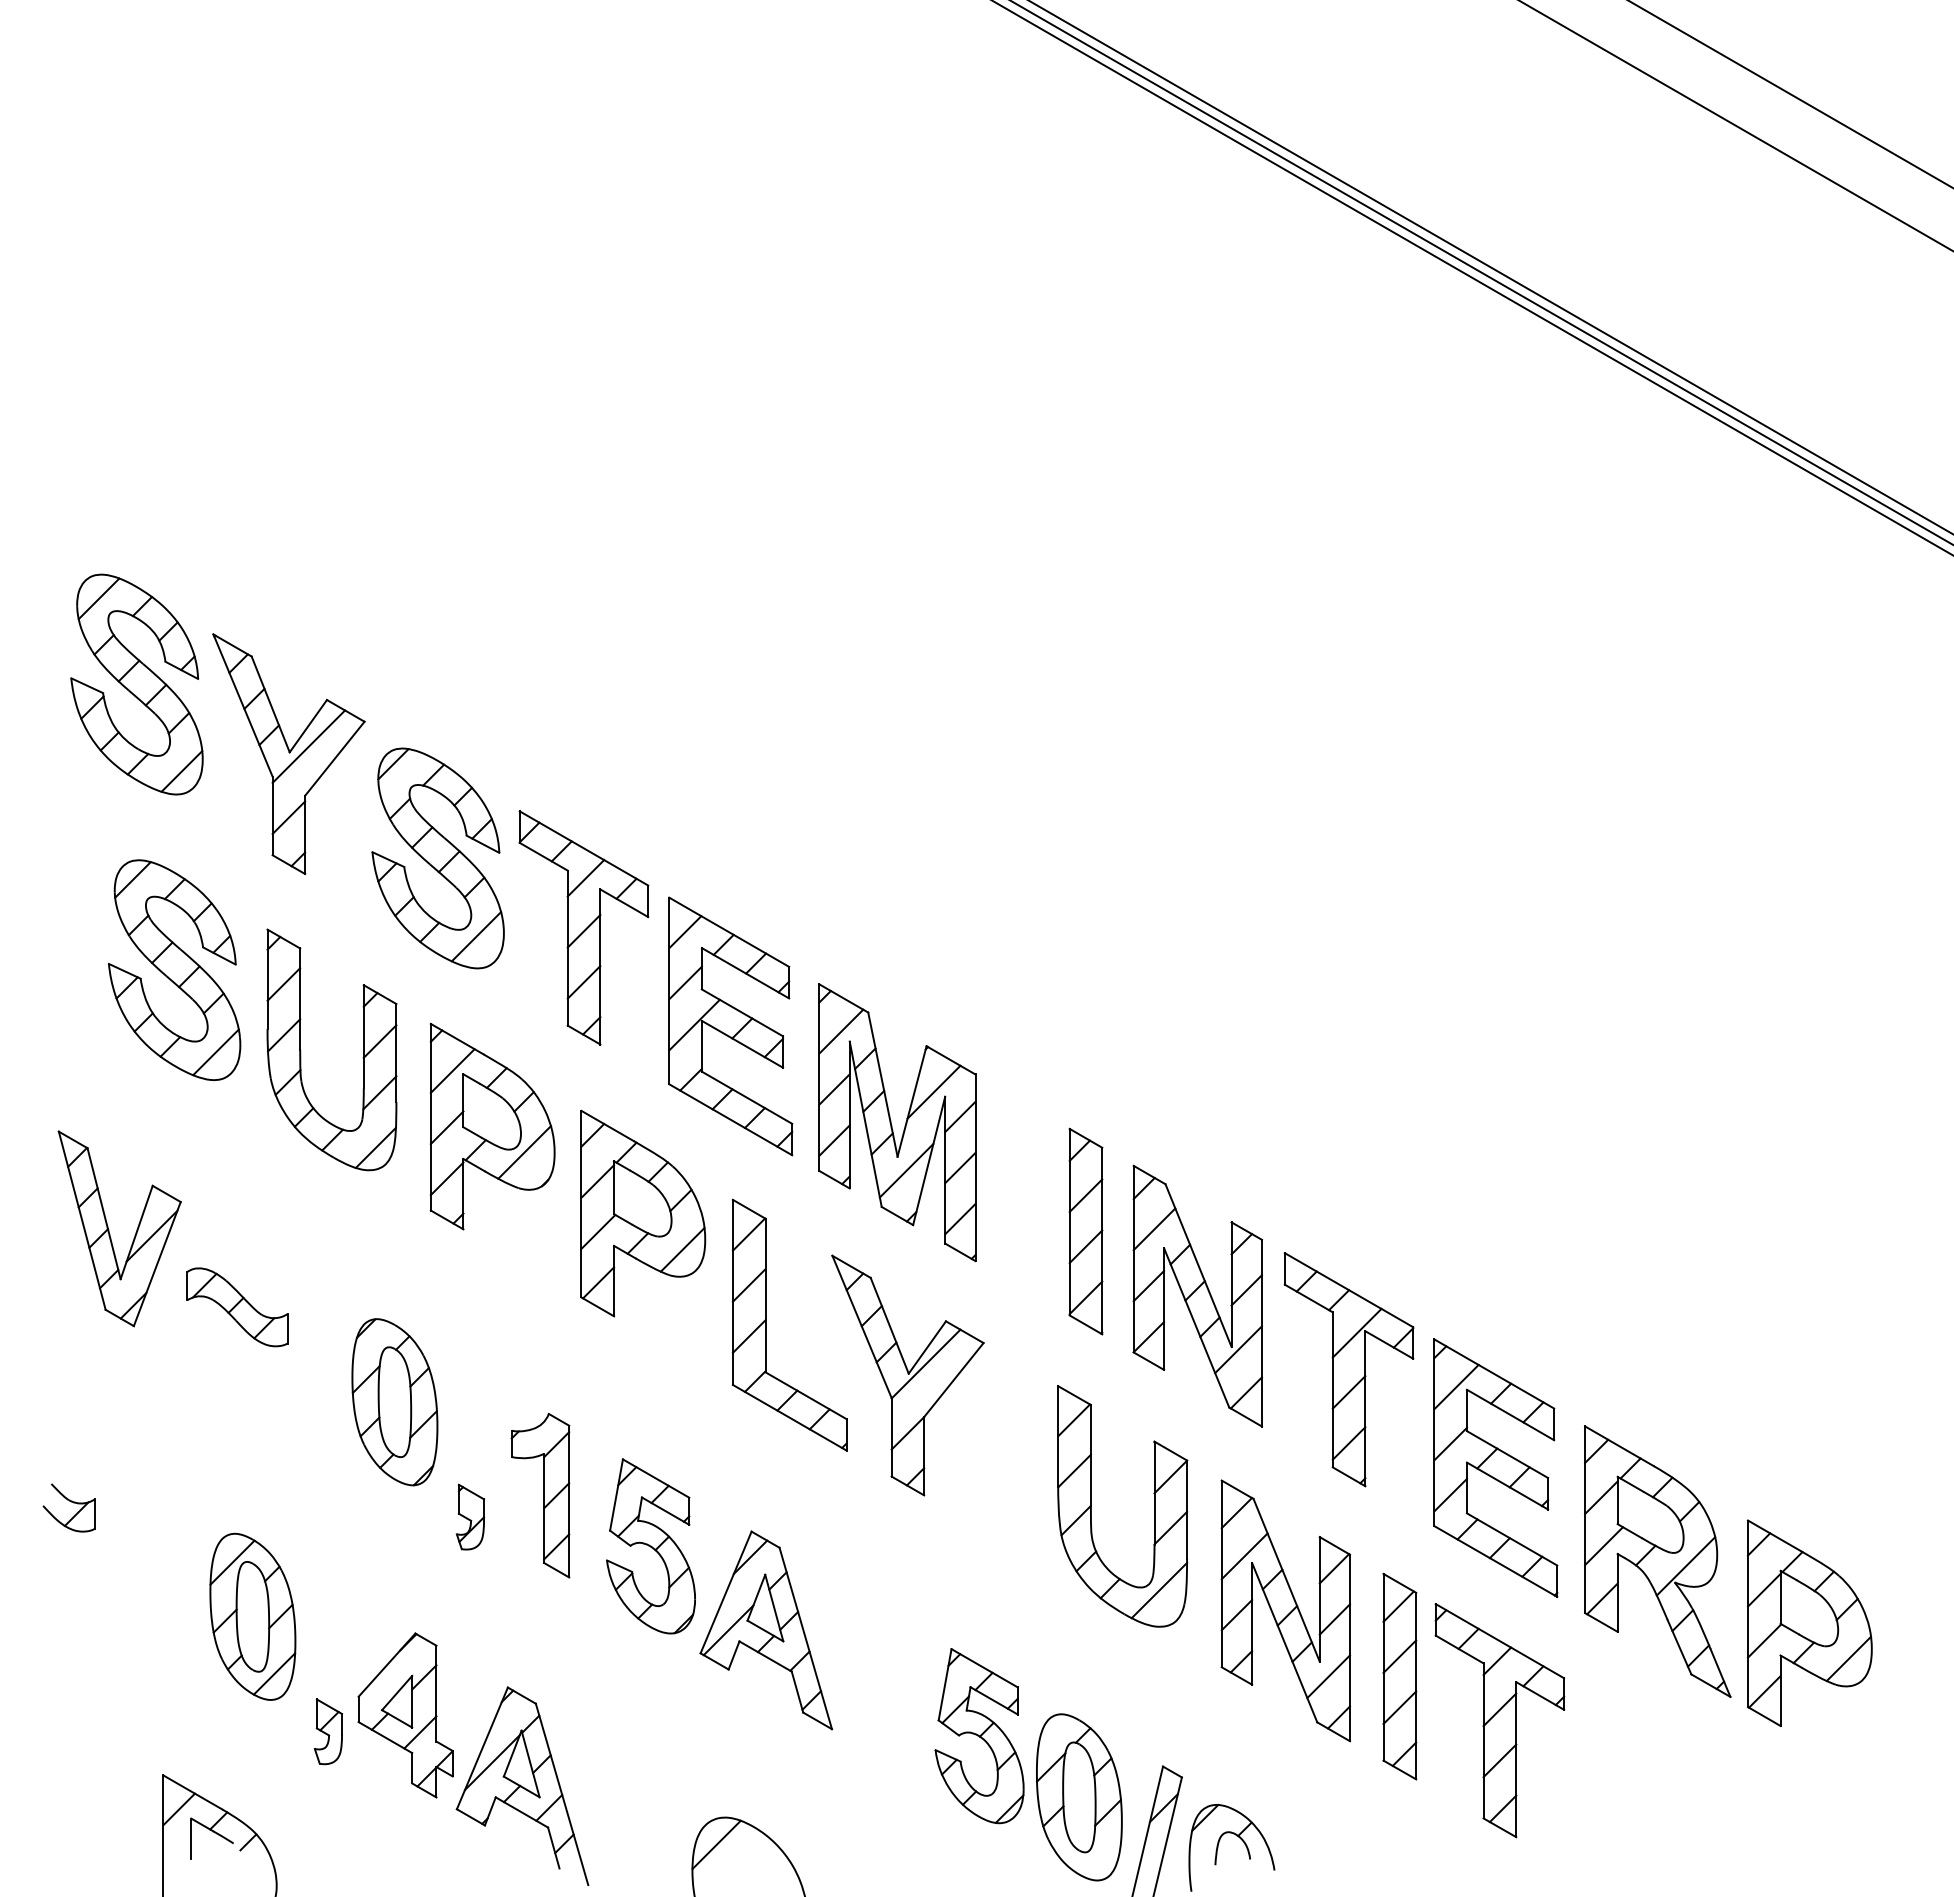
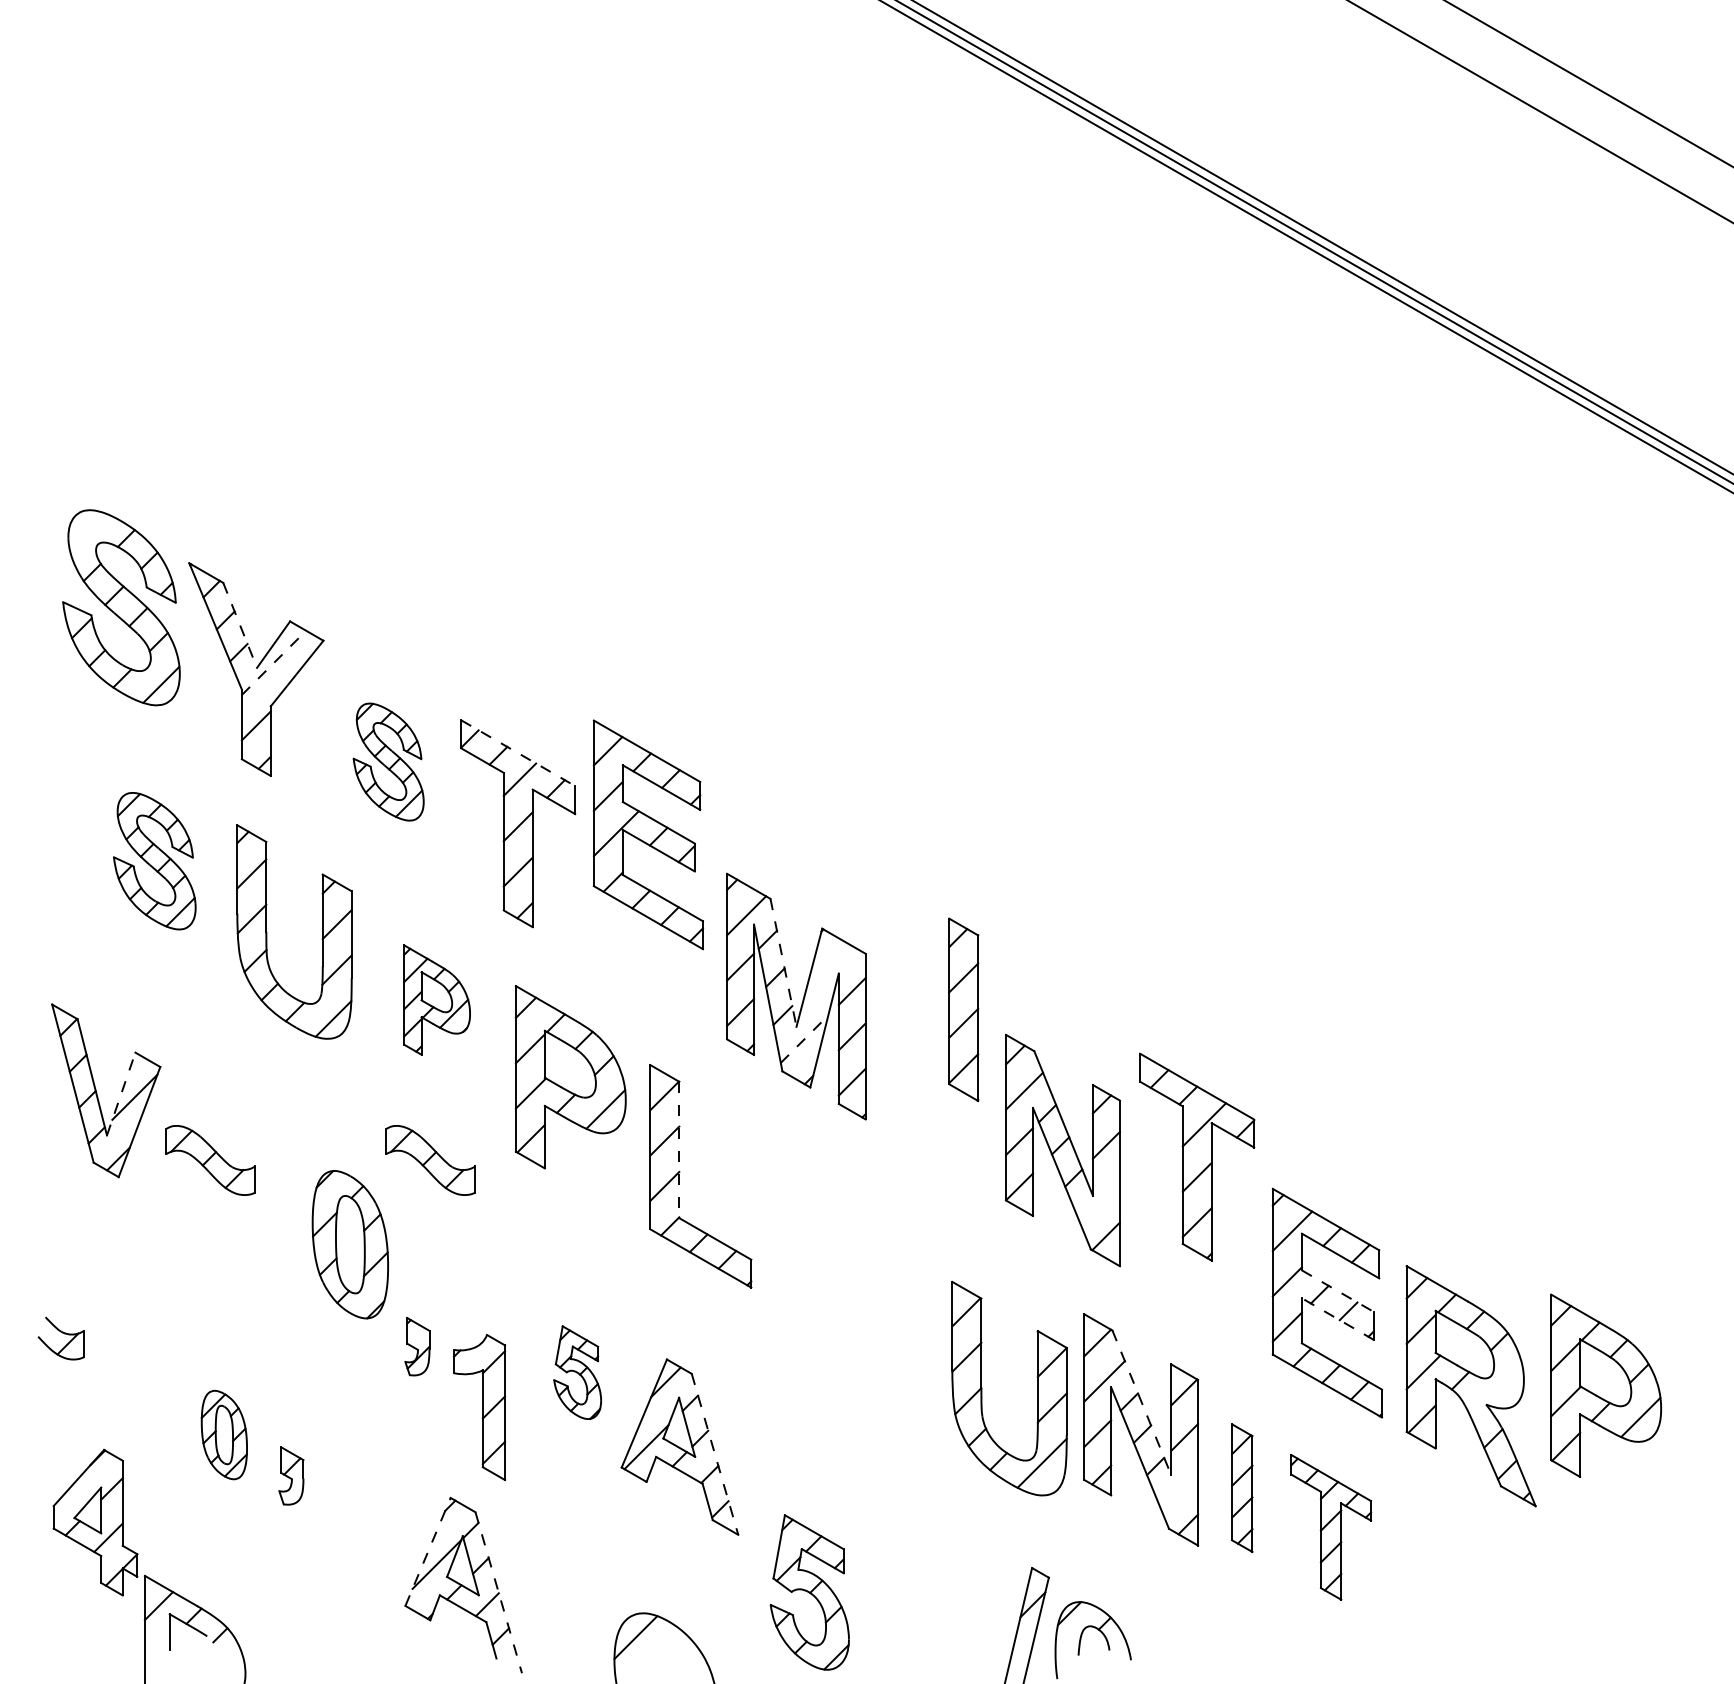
line: (98, 598) -> (87, 531), removed
line: (270, 704) -> (239, 625), solid -> dashed
line: (309, 746) -> (274, 662), solid -> dashed
line: (584, 848) -> (518, 753), solid -> dashed
part: (437, 858) -> (388, 762), size x0.6
part: (174, 969) -> (154, 860), size x0.7
part: (730, 1026) -> (648, 834), moved
line: (882, 1084) -> (783, 962), solid -> dashed
line: (933, 1091) -> (828, 968), removed
part: (492, 1126) -> (437, 999), size x0.6
line: (906, 1170) -> (804, 1039), solid -> dashed
part: (1085, 1231) -> (963, 1009), moved
line: (136, 1232) -> (121, 1094), solid -> dashed
line: (765, 1295) -> (679, 1149), solid -> dashed
part: (485, 1307) -> (430, 1160), added
line: (1238, 1349) -> (1099, 1197), removed
part: (1348, 1369) -> (1196, 1157), moved
part: (907, 1375) -> (805, 1220), removed
line: (1507, 1454) -> (1337, 1291), solid -> dashed
line: (1507, 1486) -> (1337, 1319), solid -> dashed
part: (540, 1495) -> (479, 1407), moved
part: (1091, 1506) -> (981, 1388), moved
part: (650, 1546) -> (577, 1372), size x0.6
line: (1685, 1566) -> (1495, 1390), removed
line: (1286, 1580) -> (1141, 1402), solid -> dashed
part: (252, 1616) -> (224, 1434), size x0.6
part: (1809, 1622) -> (1605, 1385), moved
line: (805, 1638) -> (714, 1454), solid -> dashed
line: (1328, 1676) -> (1178, 1488), removed
part: (1399, 1676) -> (1241, 1488), size x0.7
part: (405, 1715) -> (95, 1522), moved
part: (1499, 1720) -> (1330, 1527), size x0.7
part: (328, 1731) -> (291, 1475), moved
part: (979, 1736) -> (809, 1592), moved
line: (482, 1748) -> (428, 1552), solid -> dashed
line: (562, 1794) -> (499, 1592), solid -> dashed
part: (1078, 1797) -> (957, 1595), removed

